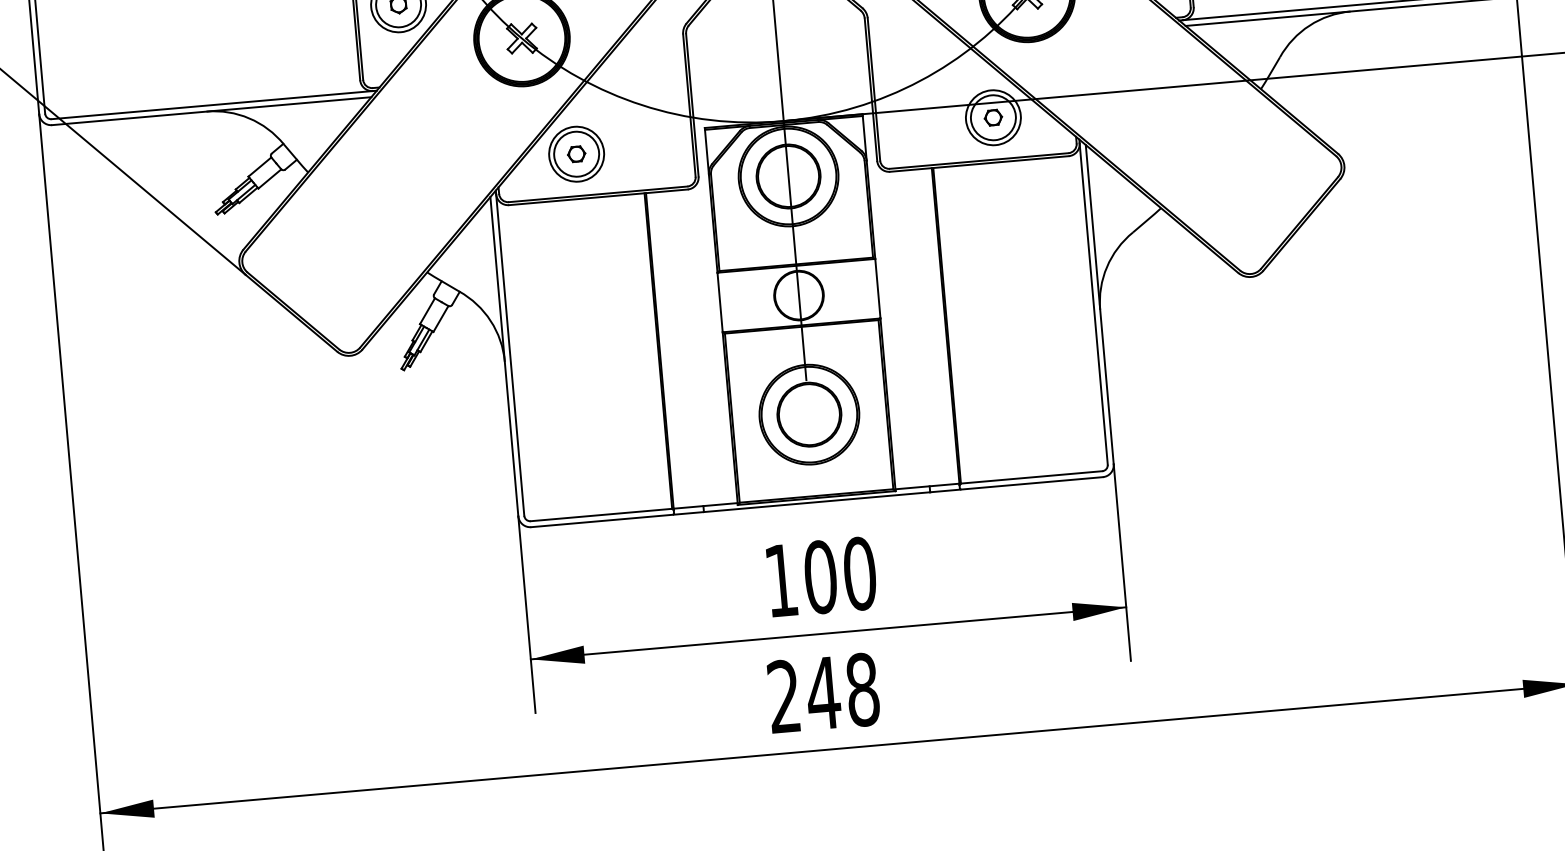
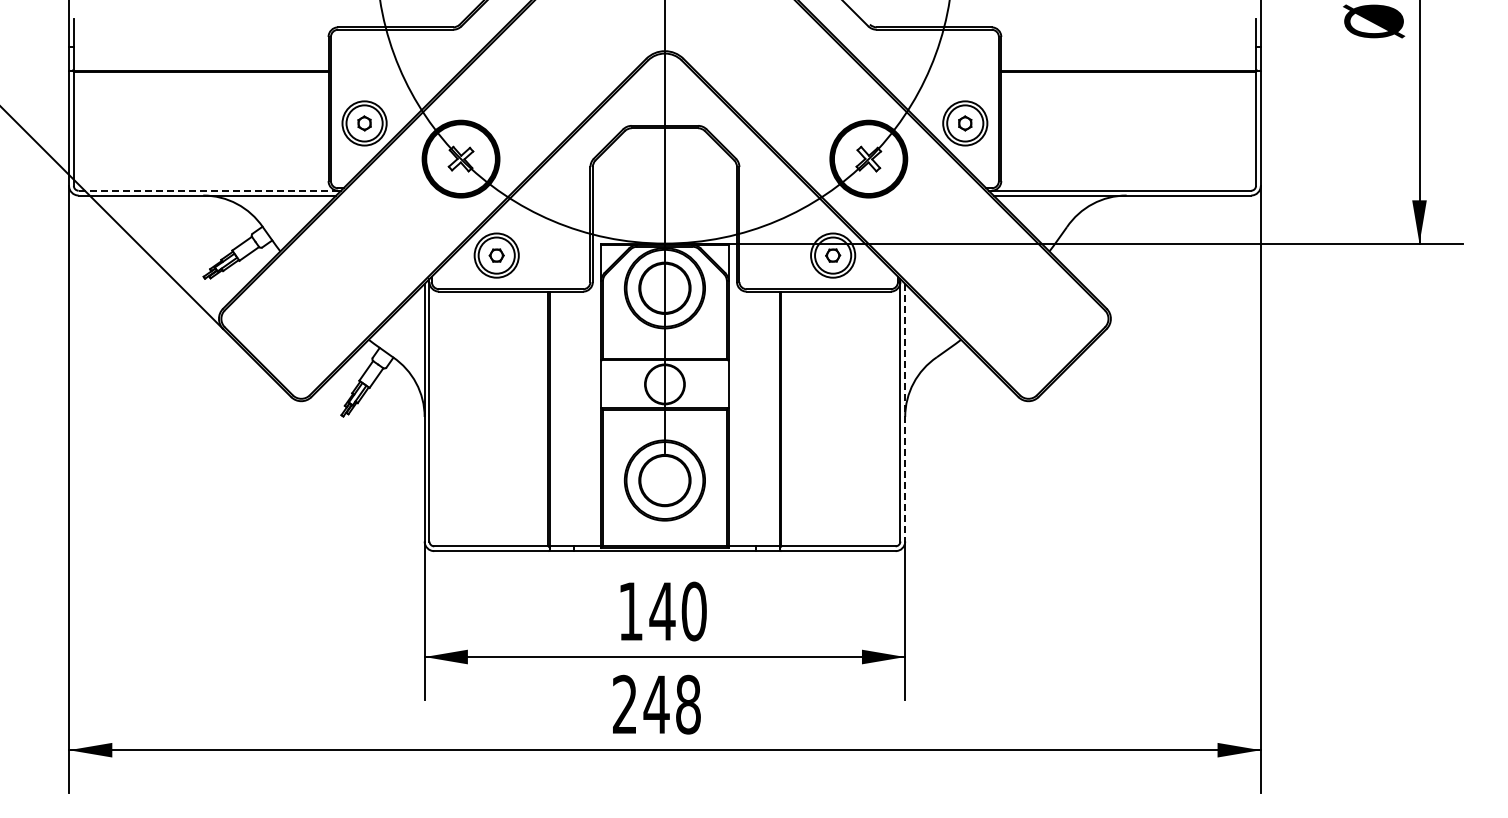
line: (212, 104) -> (208, 190), solid -> dashed
line: (1100, 304) -> (905, 412), solid -> dashed
text: (820, 577) -> (662, 611), 100 -> 140

